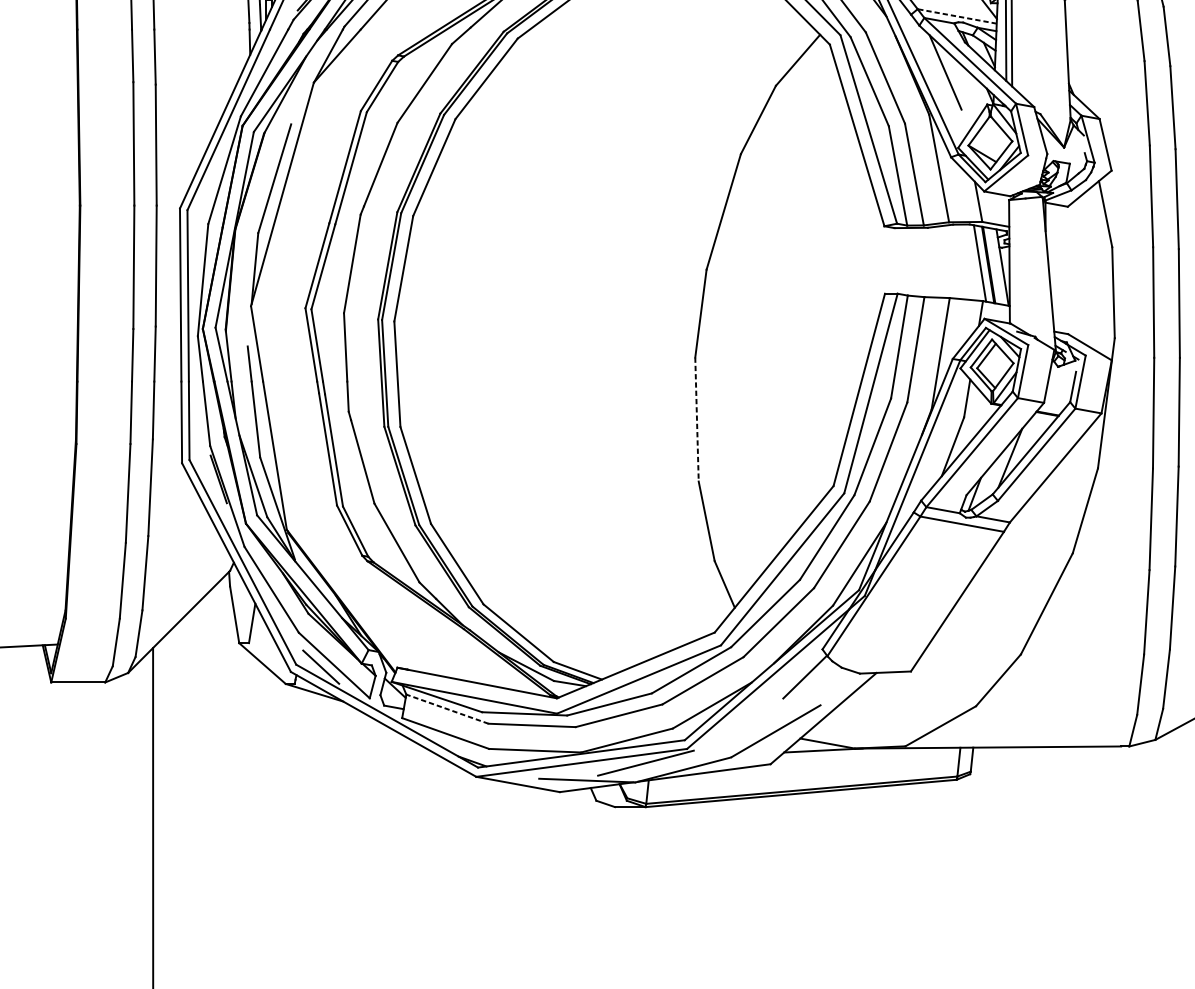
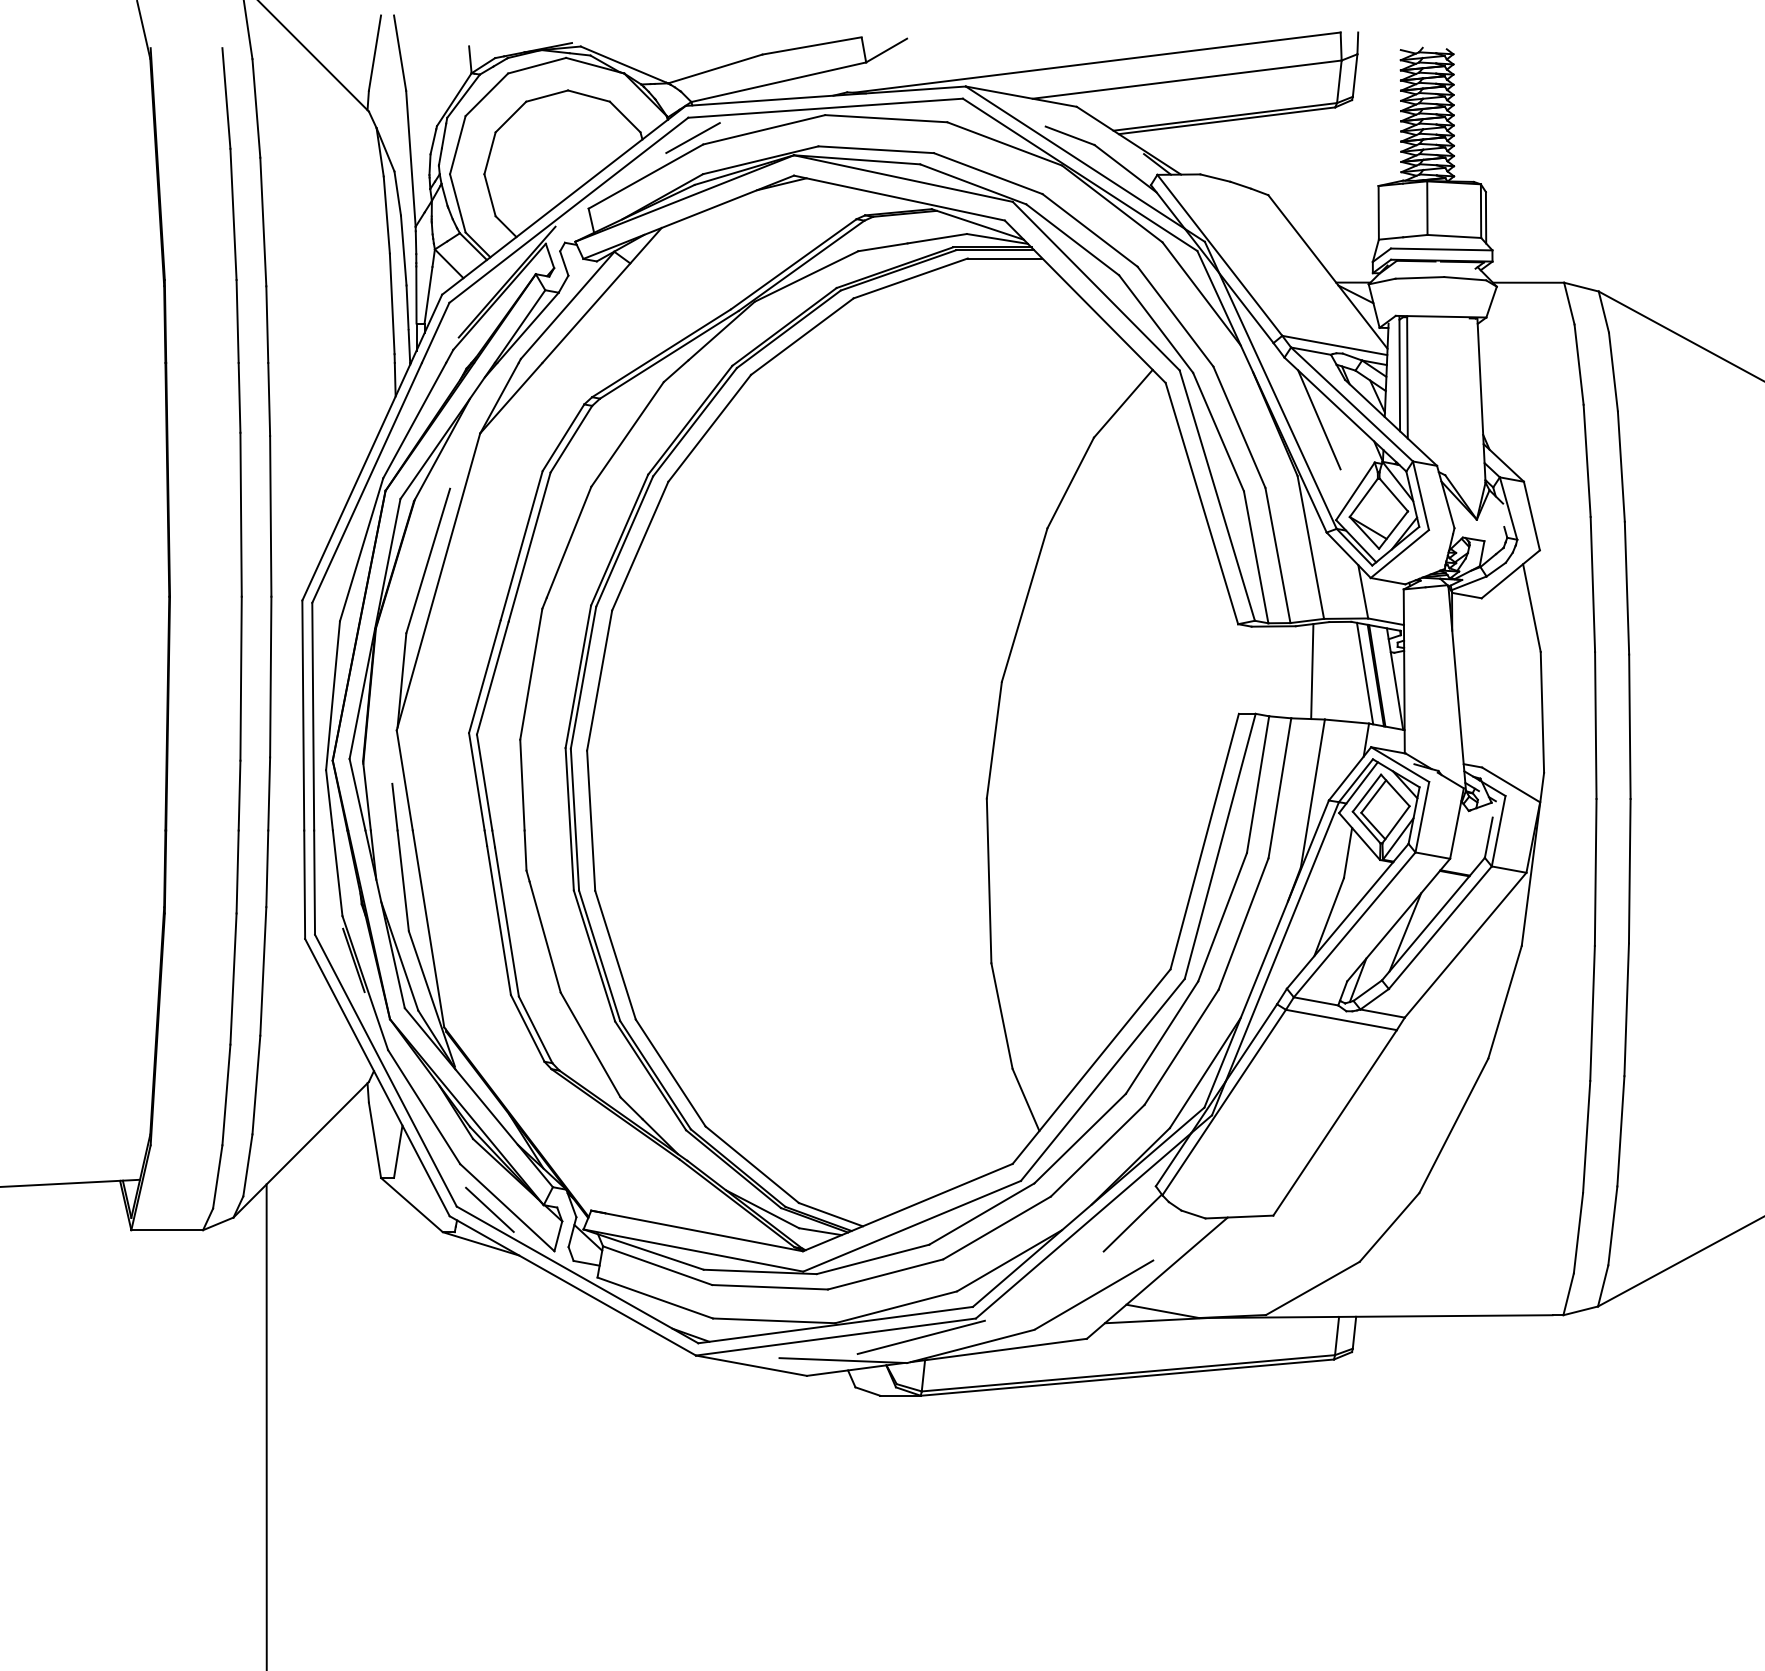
line: (956, 16) -> (1334, 345), dashed -> solid
line: (940, 261) -> (1312, 671), added
line: (697, 419) -> (989, 881), dashed -> solid
line: (447, 709) -> (657, 1265), dashed -> solid

